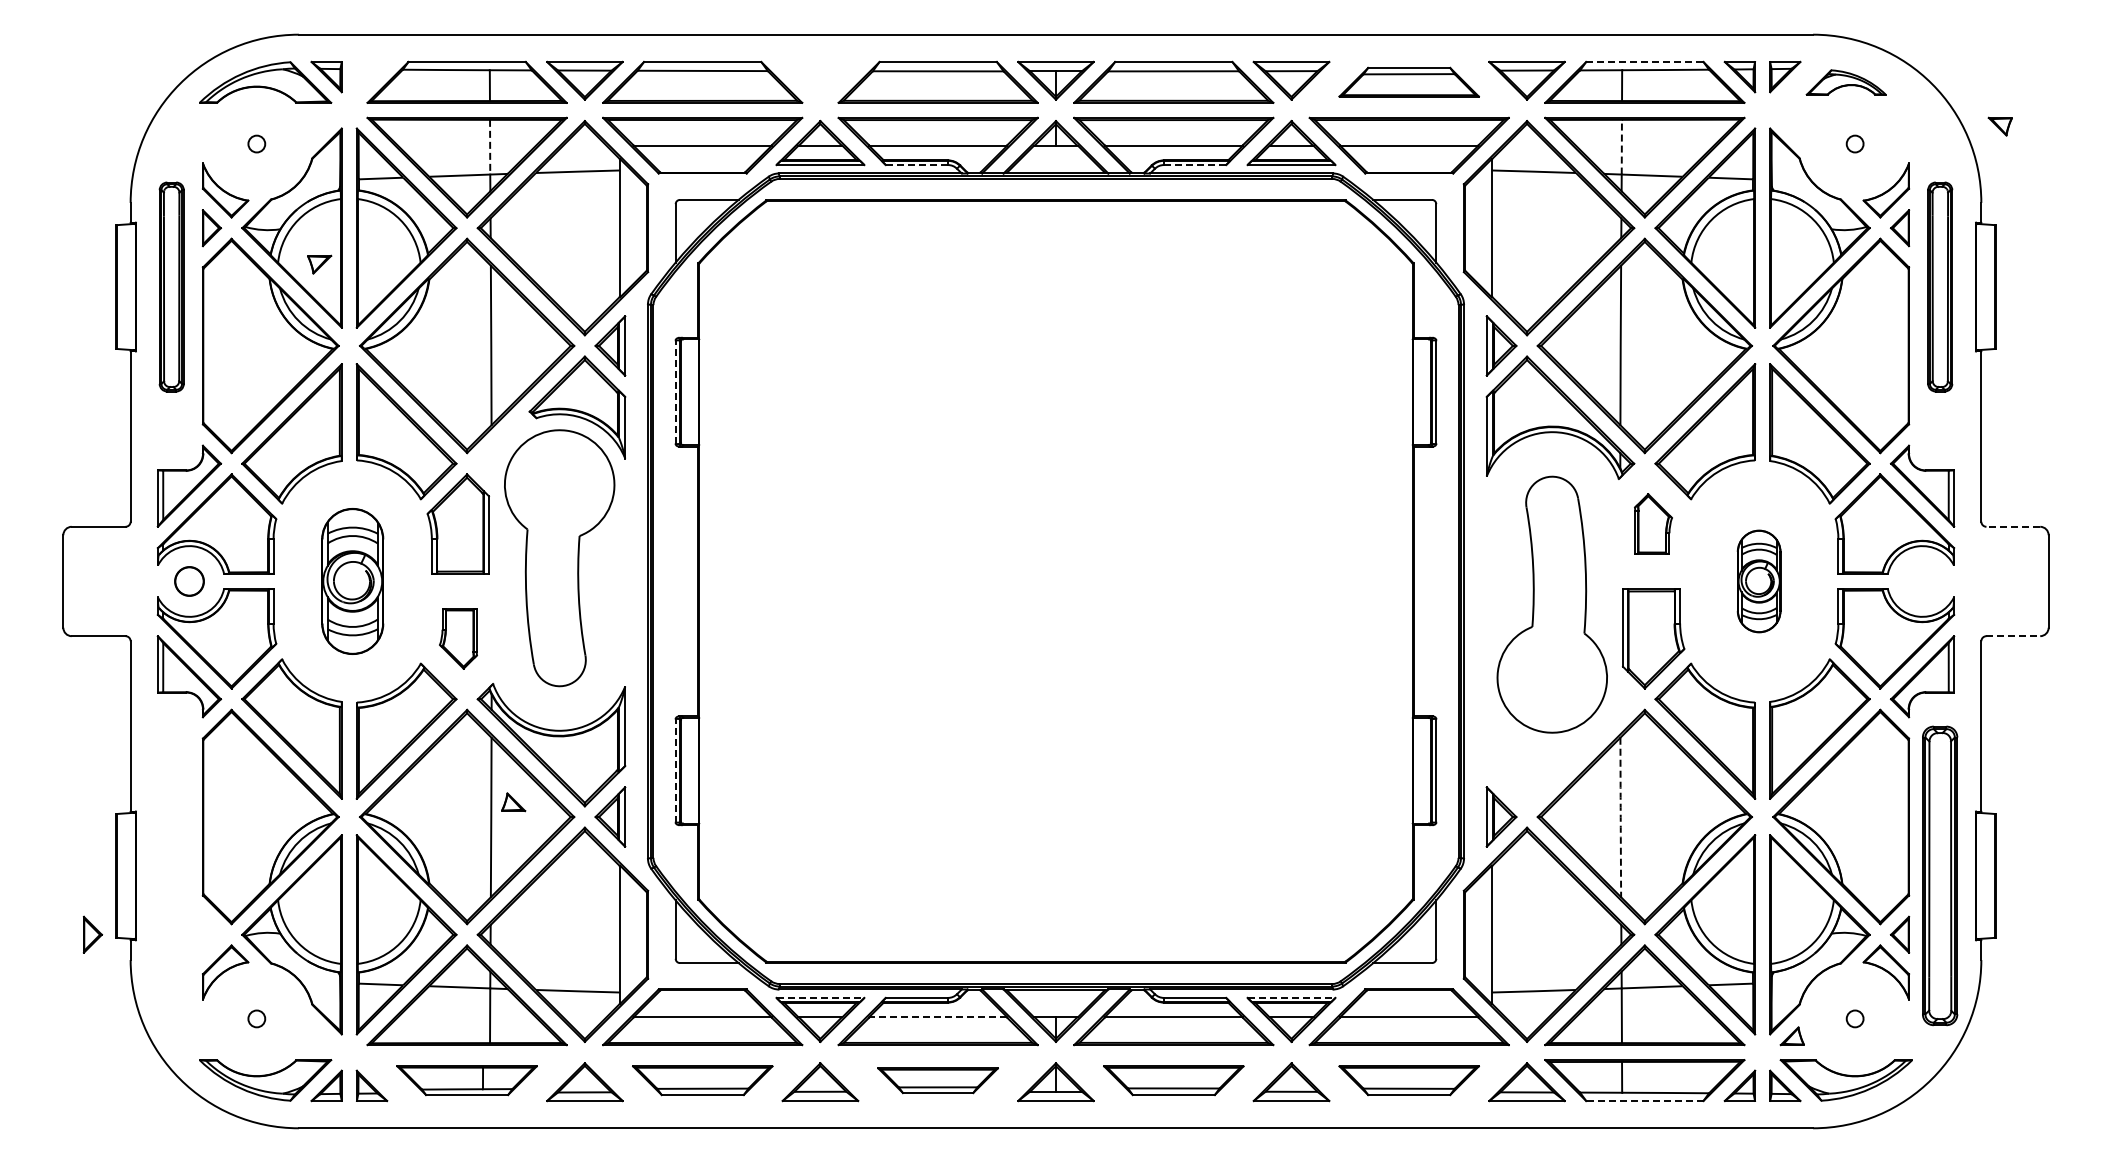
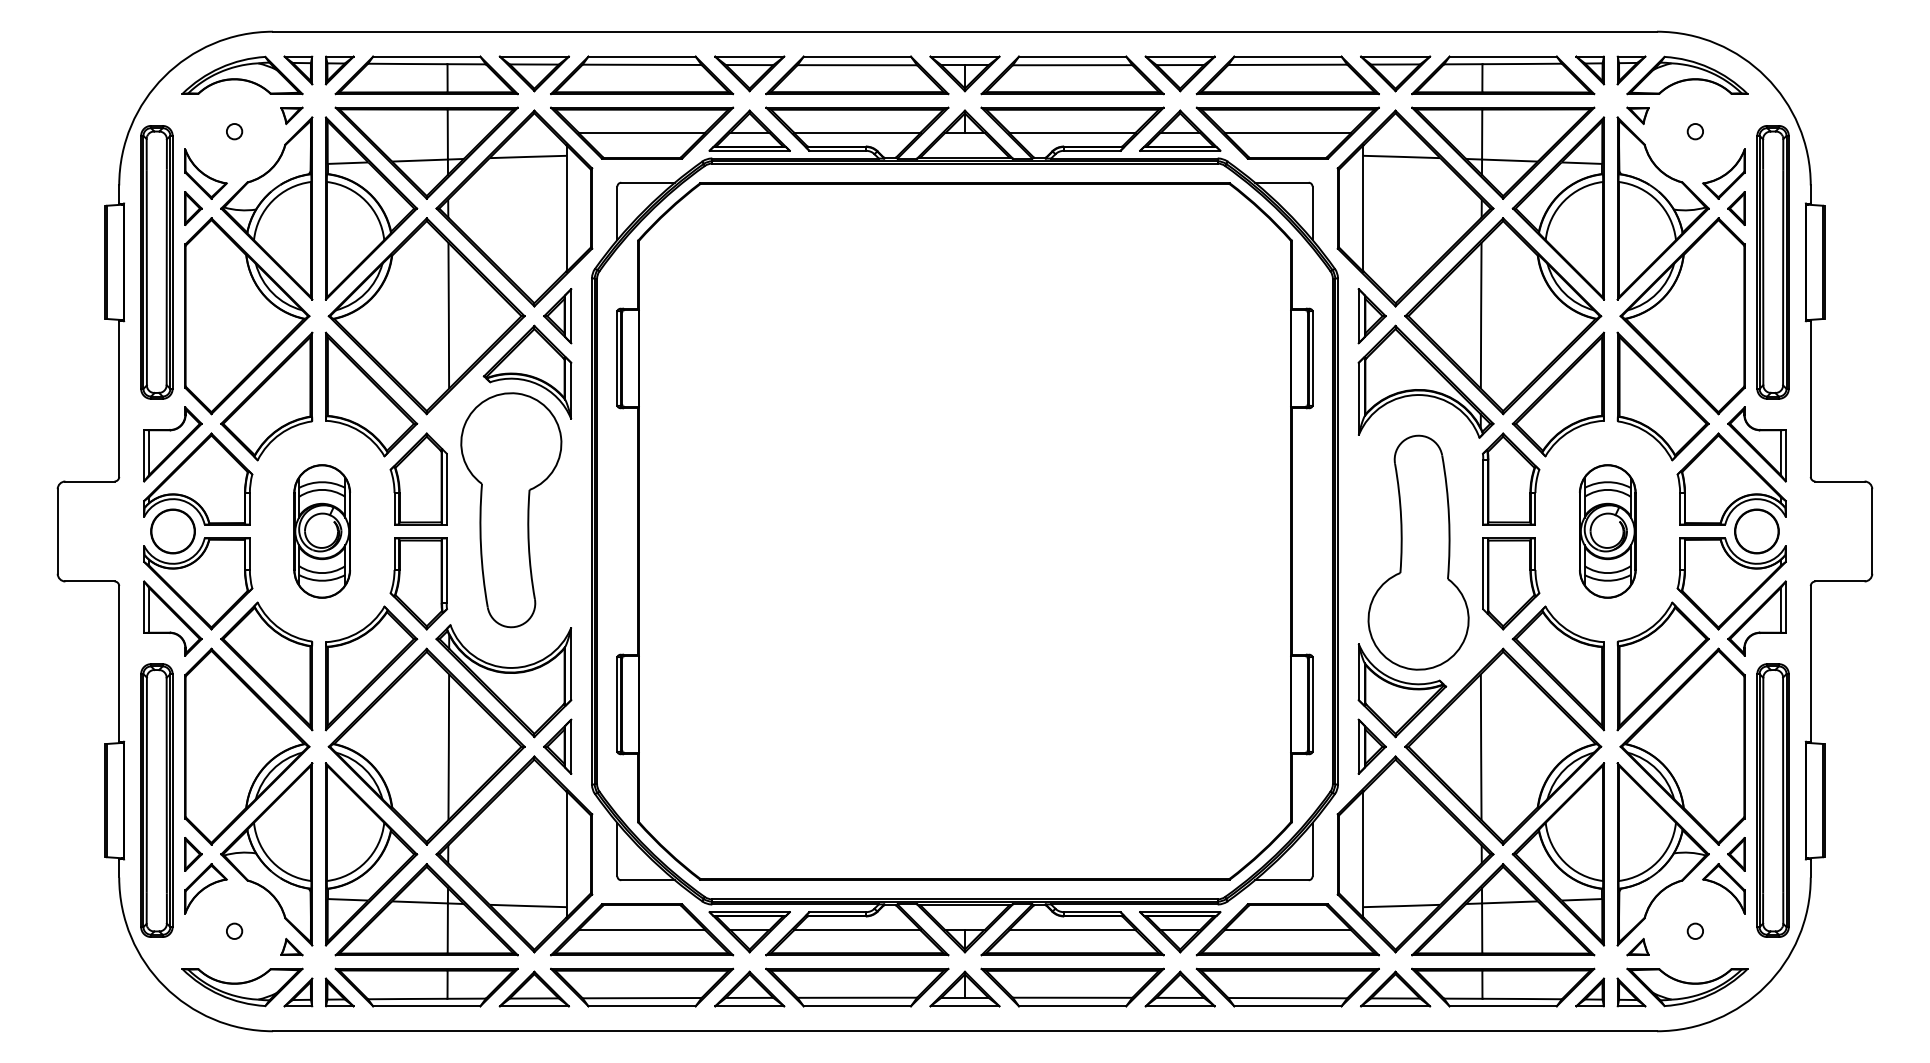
line: (1644, 62) -> (1502, 57), dashed -> solid
part: (371, 76) -> (339, 69), added
part: (820, 80) -> (749, 73), added
part: (1408, 81) -> (1287, 74), size x1.43
part: (1845, 82) -> (1686, 75), size x1.67
part: (1999, 126) -> (1637, 115), moved
line: (1621, 146) -> (1481, 133), dashed -> solid
line: (490, 147) -> (448, 134), dashed -> solid
line: (916, 165) -> (837, 151), dashed -> solid
line: (1194, 165) -> (1091, 151), dashed -> solid
part: (319, 264) -> (291, 115), moved
part: (171, 286) -> (156, 261), size x1.43
part: (1940, 286) -> (1773, 261), size x1.43
line: (675, 392) -> (617, 358), dashed -> solid
part: (1653, 523) -> (1511, 478), size x1.67
line: (2013, 526) -> (1840, 481), dashed -> solid
circle: (189, 581) -> (173, 531), size x1.67
part: (1758, 581) -> (1607, 531), size x1.43
circle: (1922, 581) -> (1756, 531), added
line: (2013, 636) -> (1840, 581), dashed -> solid
part: (458, 638) -> (418, 583), size x1.67
part: (1534, 755) -> (1402, 690), added
line: (675, 770) -> (617, 704), dashed -> solid
part: (513, 802) -> (291, 947), moved
arc: (1620, 817) -> (1480, 747), dashed -> solid
part: (171, 875) -> (156, 800), added
part: (92, 934) -> (193, 854), moved
line: (820, 997) -> (749, 911), dashed -> solid
line: (1291, 997) -> (1180, 911), dashed -> solid
line: (937, 1017) -> (856, 930), dashed -> solid
part: (466, 1080) -> (426, 987), size x1.43
part: (702, 1080) -> (641, 987), size x1.43
part: (937, 1080) -> (856, 987), size x1.67
part: (1173, 1080) -> (1072, 987), size x1.43
part: (1408, 1080) -> (1287, 987), size x1.43
line: (1644, 1100) -> (1502, 1005), dashed -> solid

